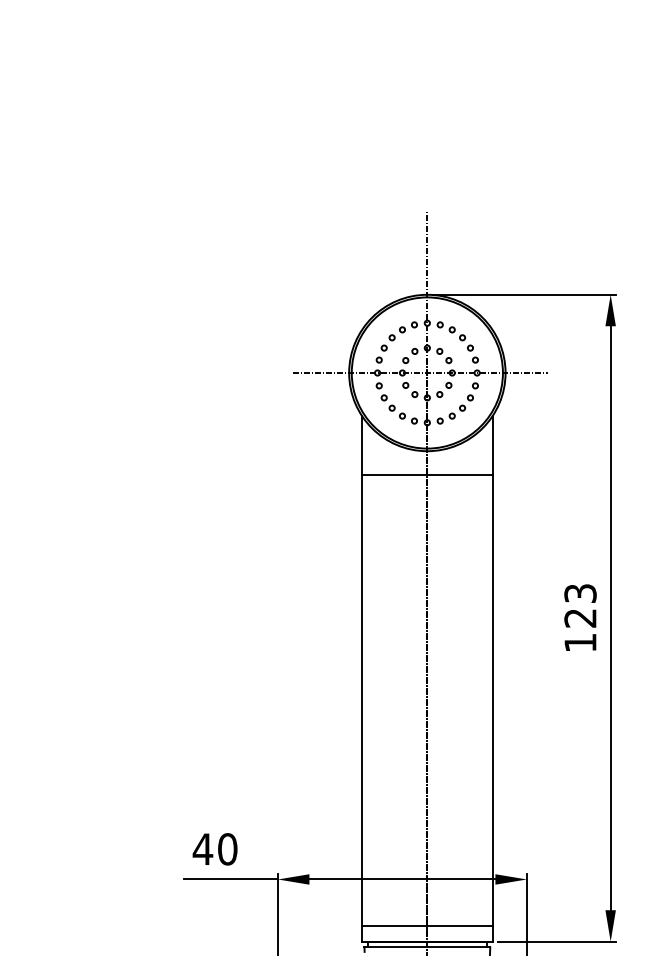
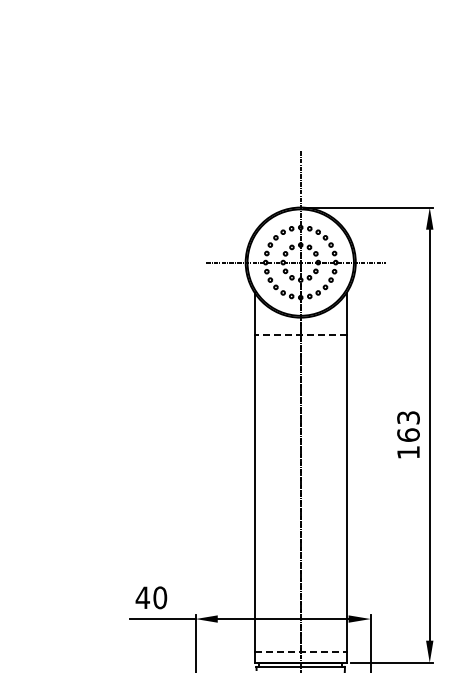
line: (427, 475) -> (300, 334), solid -> dashed
text: (580, 617) -> (408, 434), 123 -> 163
line: (428, 925) -> (301, 651), solid -> dashed

